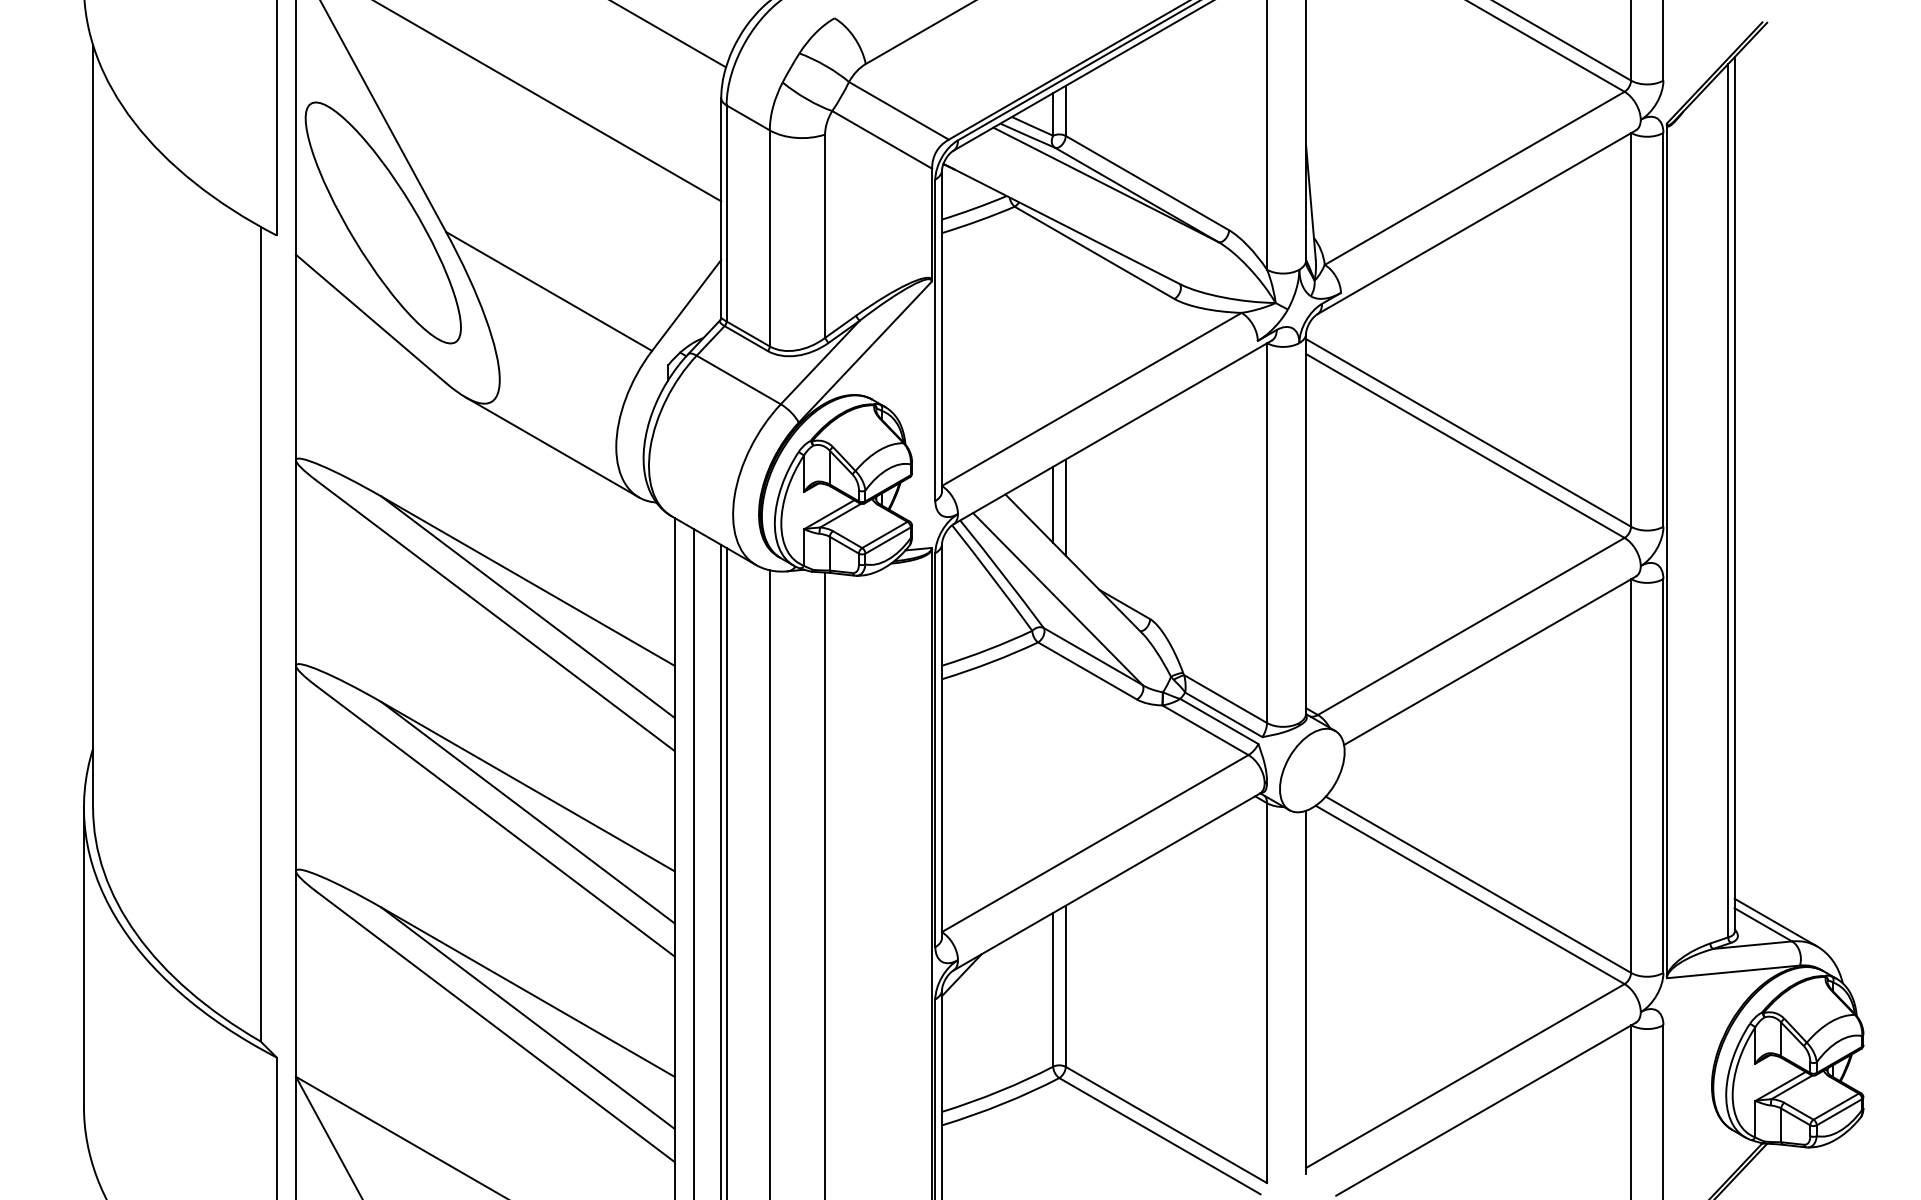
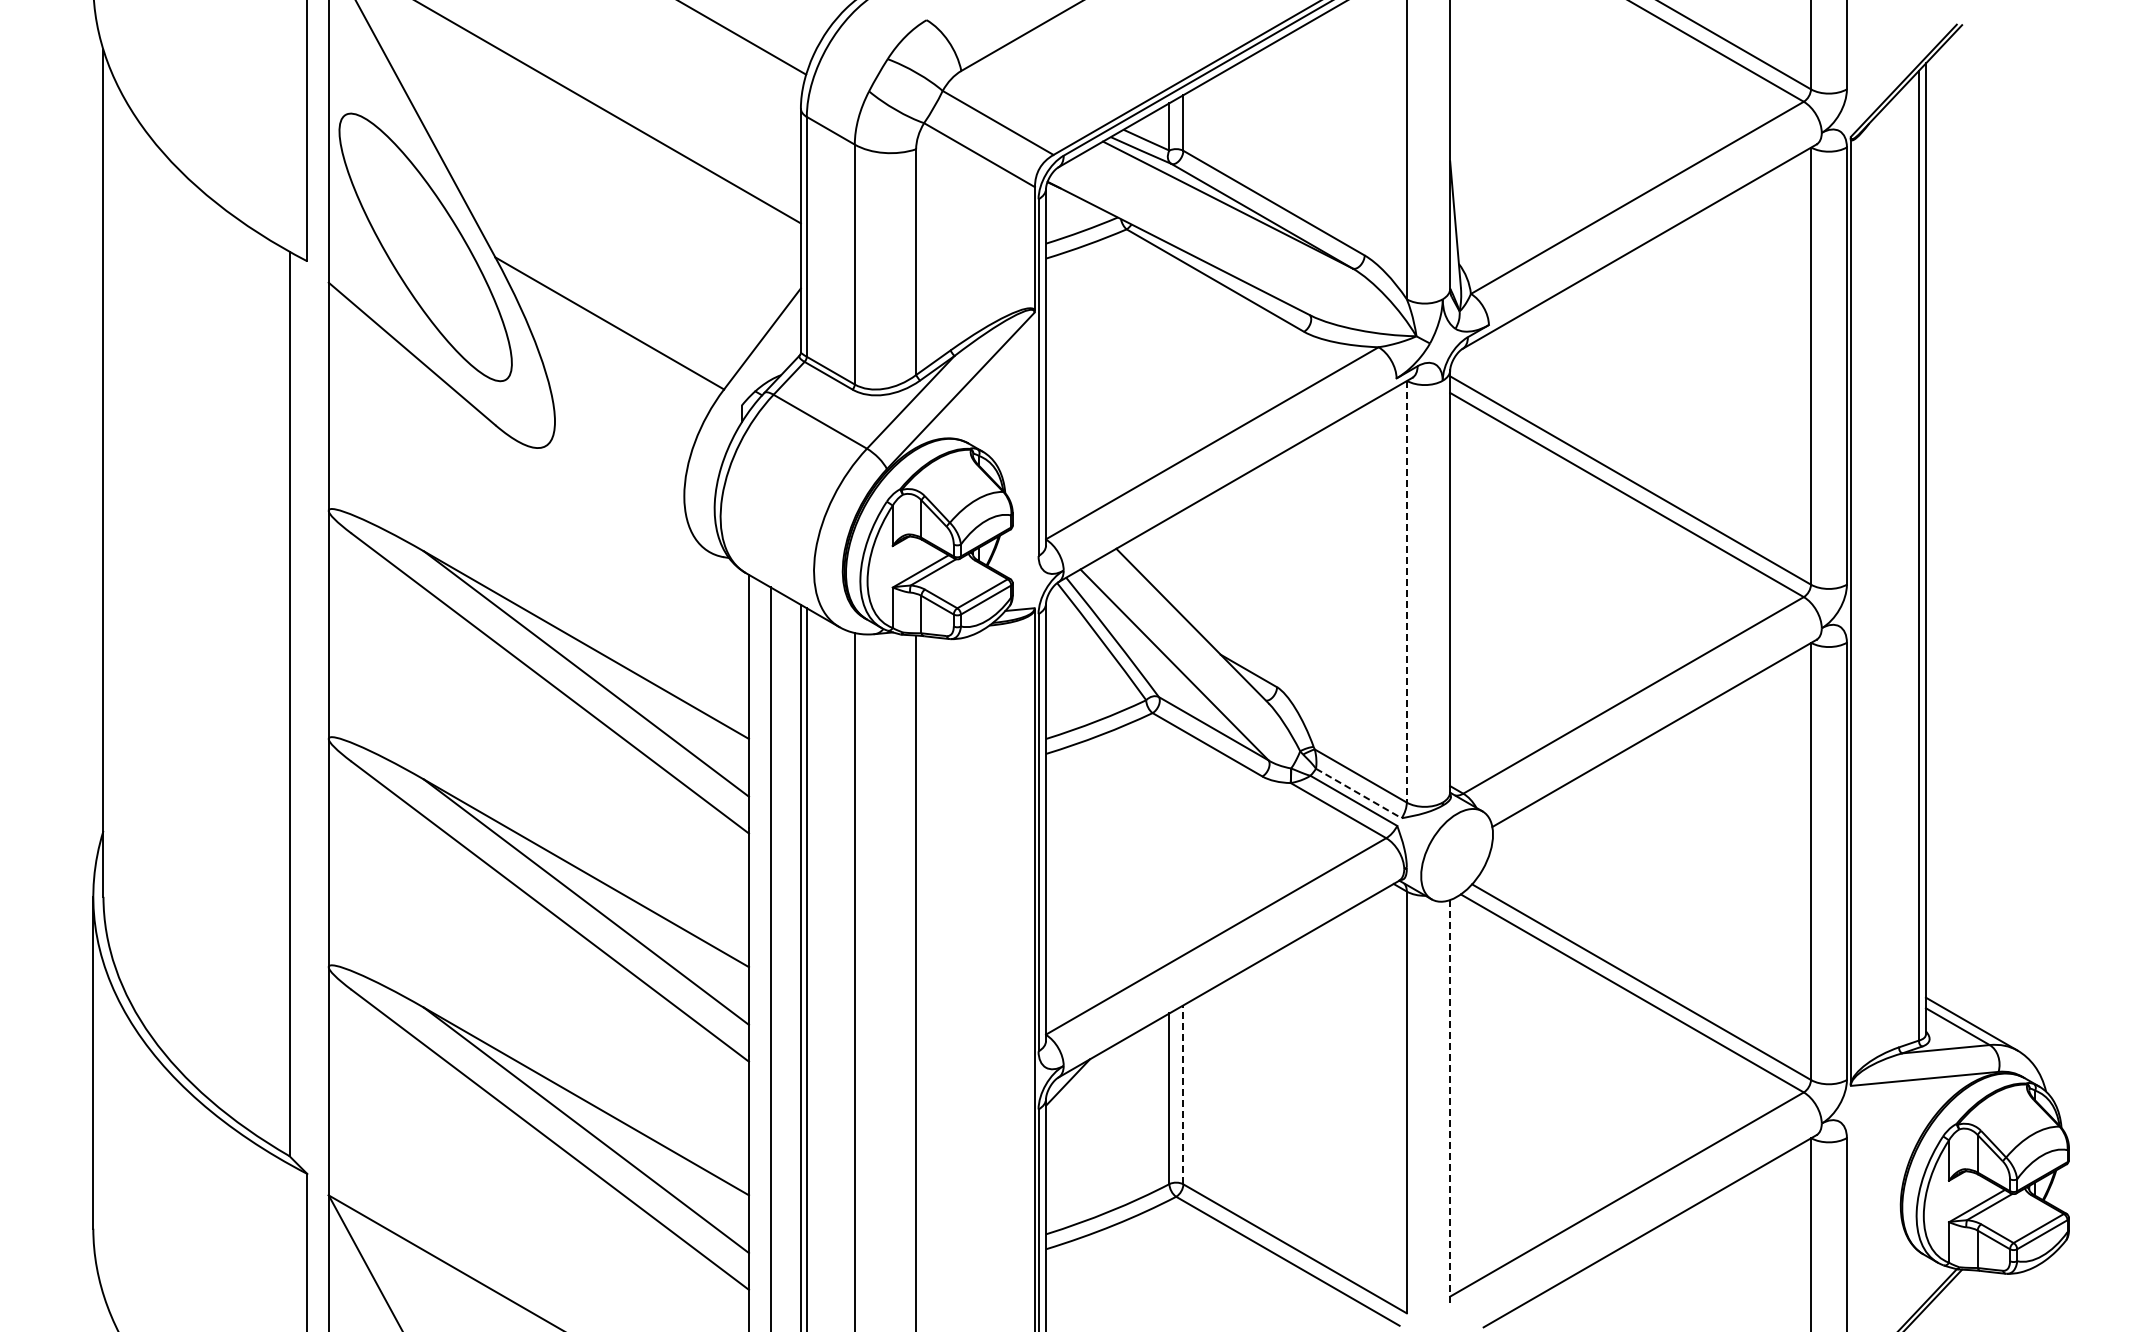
line: (552, 447) -> (613, 496), removed
line: (1053, 504) -> (1169, 560), removed
line: (1065, 507) -> (1183, 563), removed
line: (1266, 532) -> (1406, 591), solid -> dashed
line: (1224, 714) -> (1359, 793), solid -> dashed
line: (1065, 985) -> (1183, 1094), solid -> dashed
line: (1306, 992) -> (1450, 1101), solid -> dashed

